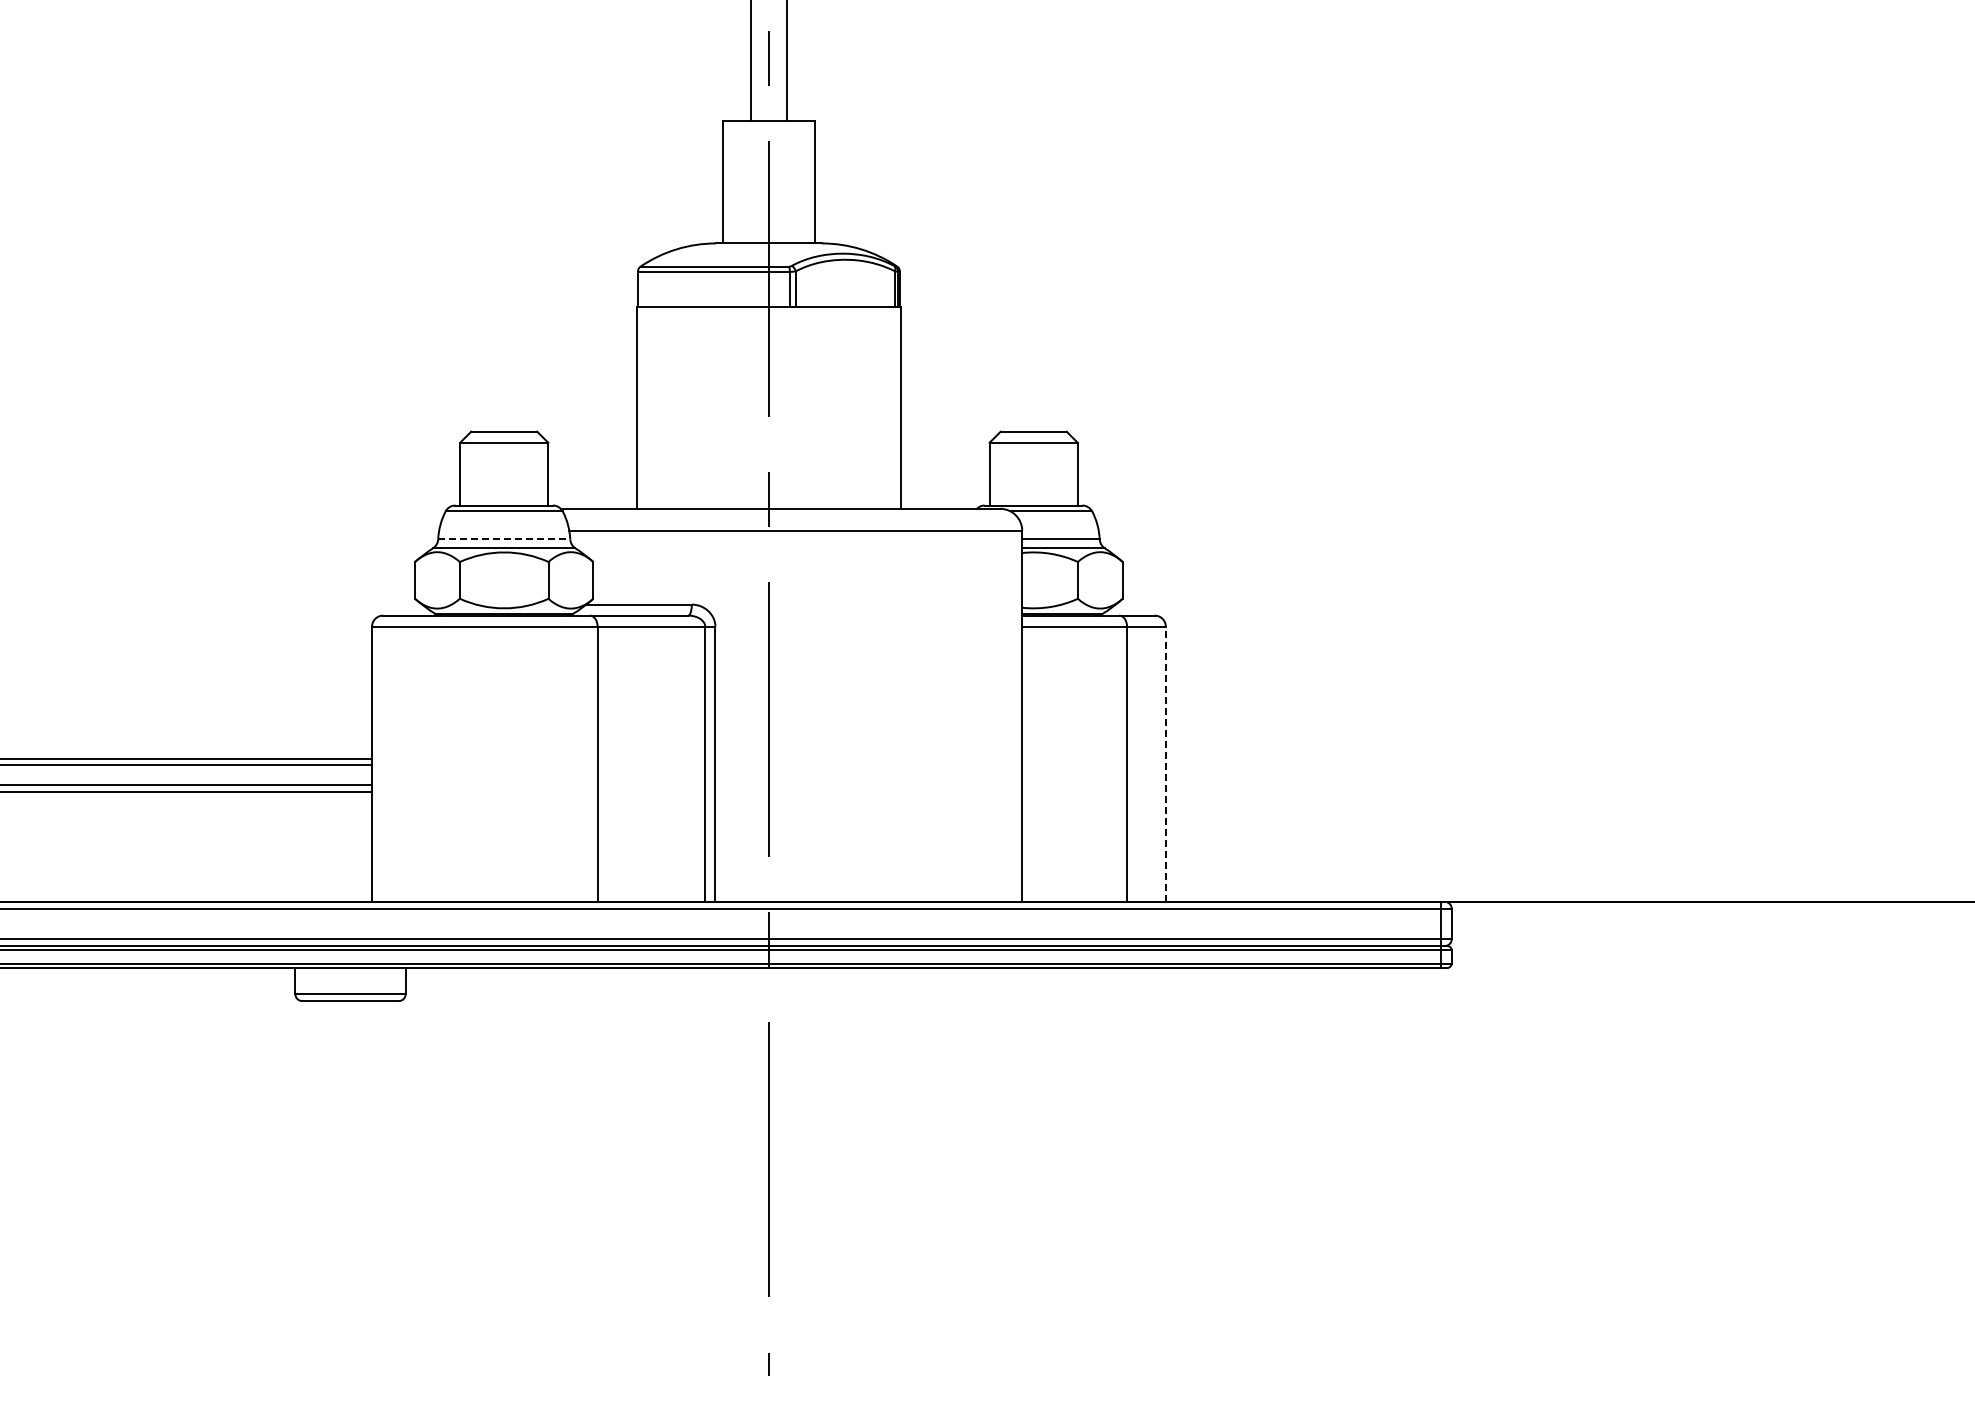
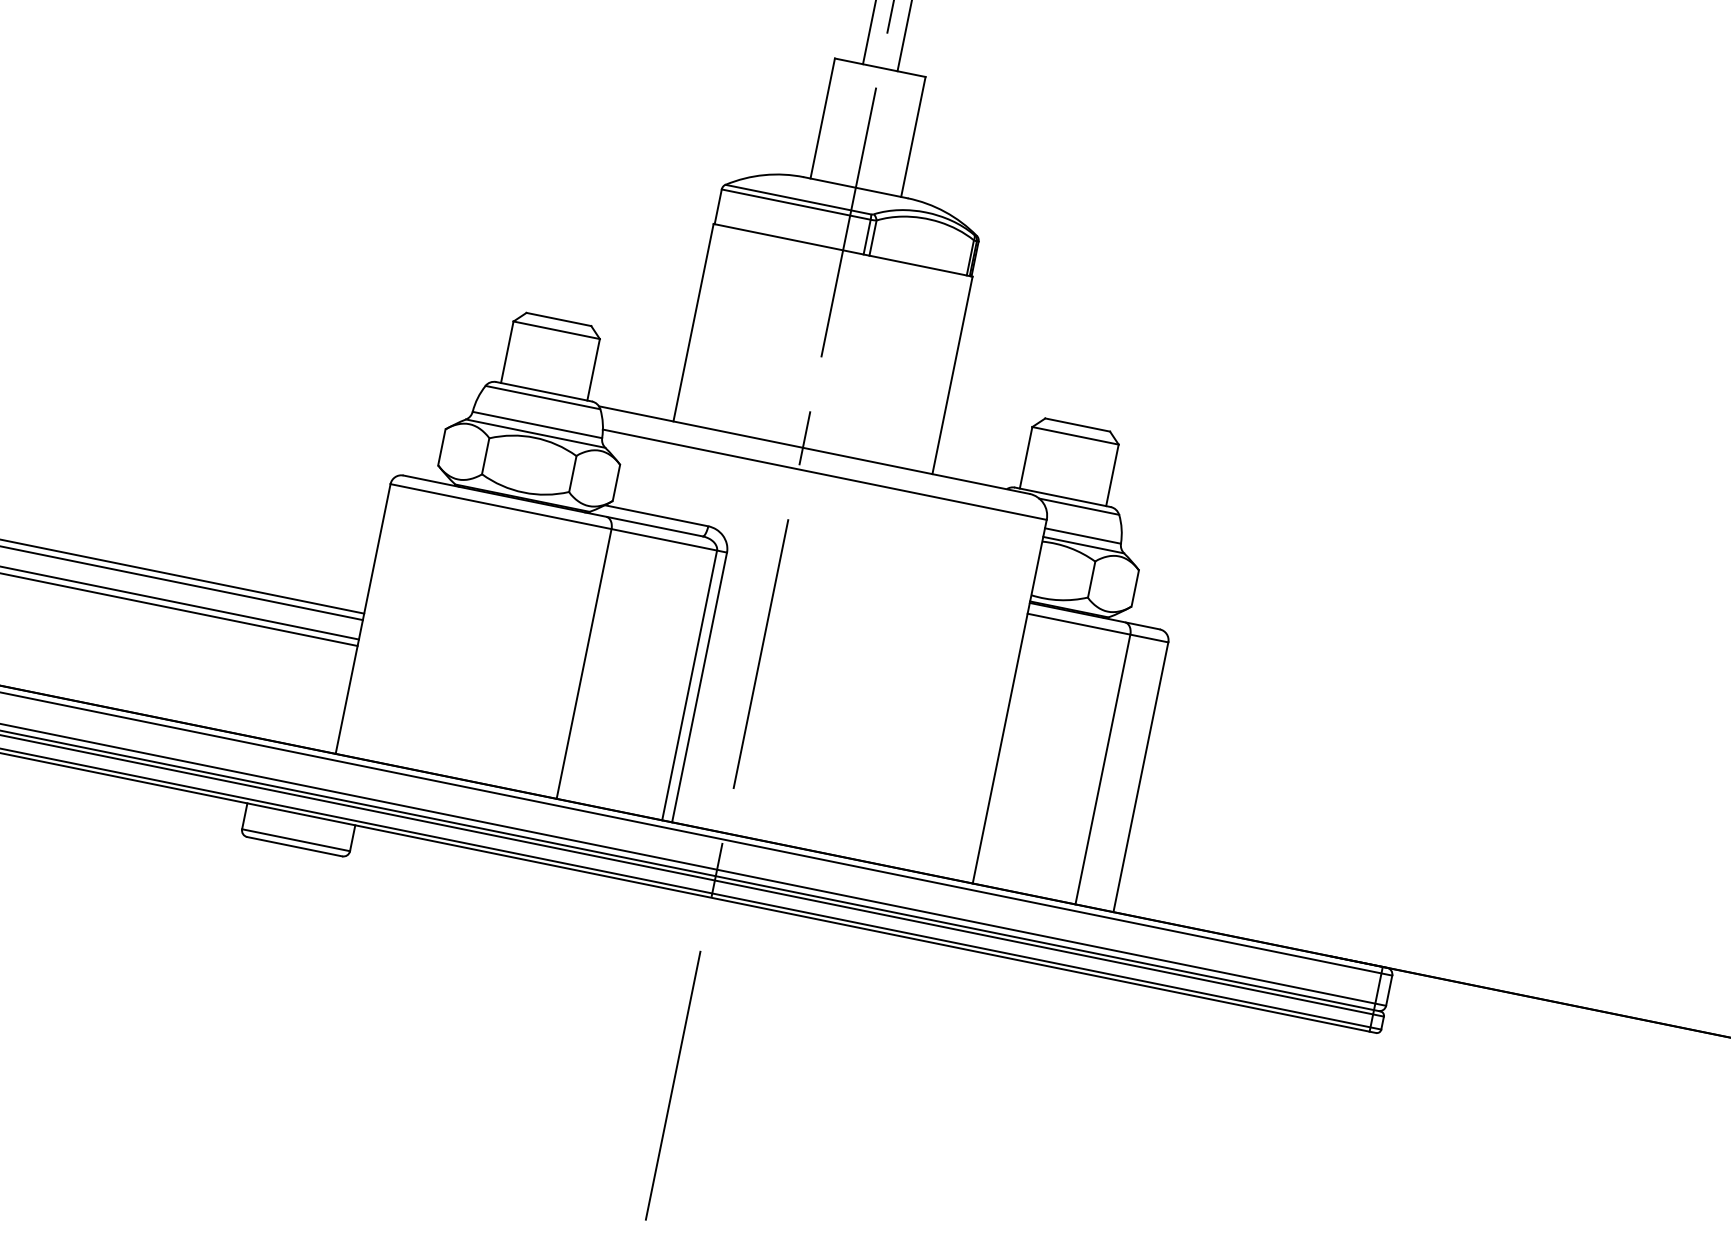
line: (504, 539) -> (537, 425), dashed -> solid
line: (1165, 764) -> (1140, 777), dashed -> solid

